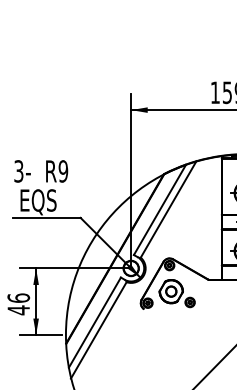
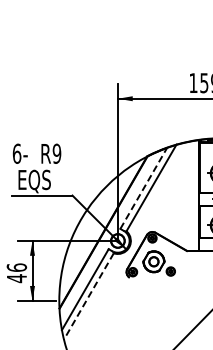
text: (18, 171) -> (16, 153), 3- -> 6-
line: (159, 210) -> (143, 188), solid -> dashed
line: (98, 331) -> (88, 297), solid -> dashed

